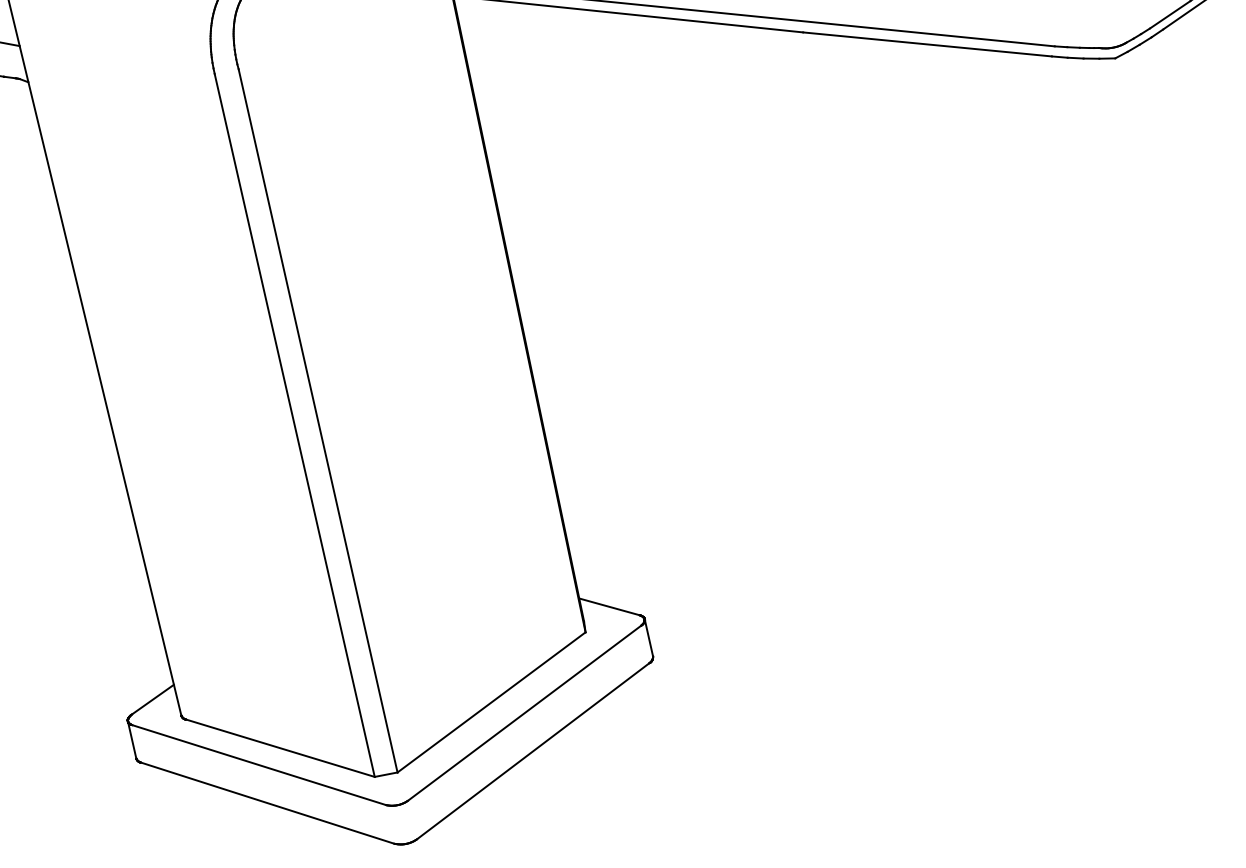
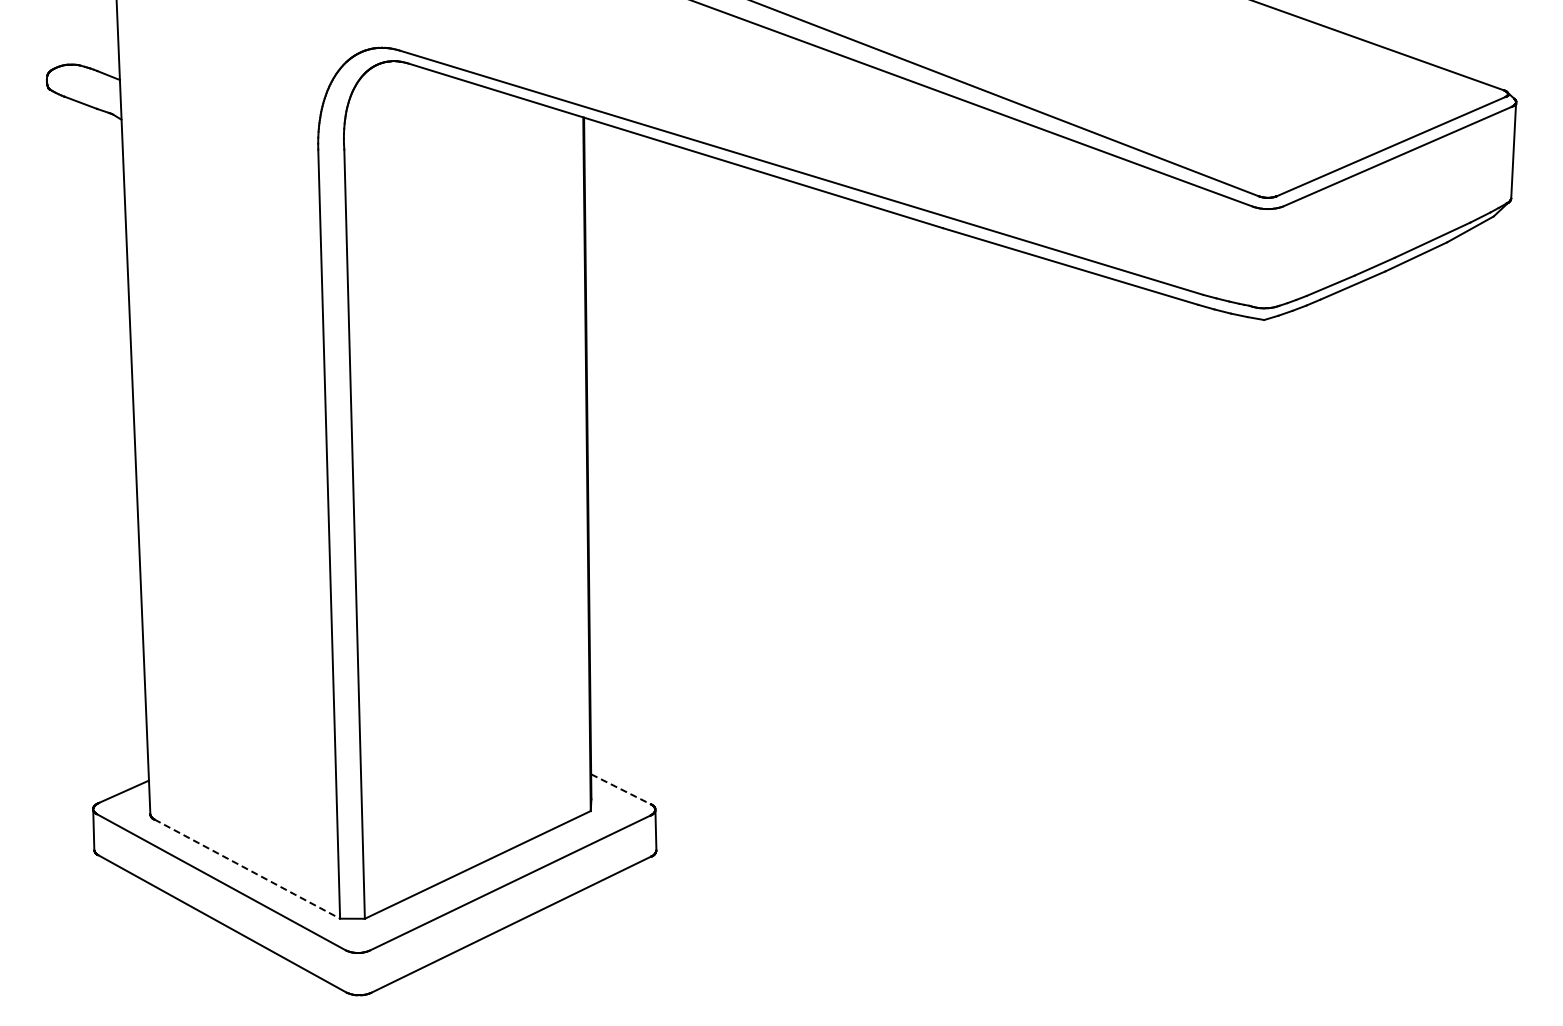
line: (609, 606) -> (621, 789), solid -> dashed
line: (280, 748) -> (247, 869), solid -> dashed

